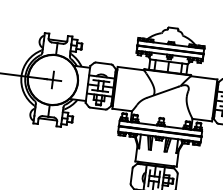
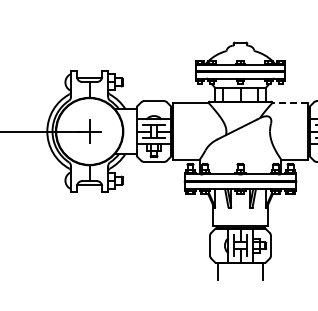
line: (203, 77) -> (289, 103), solid -> dashed

